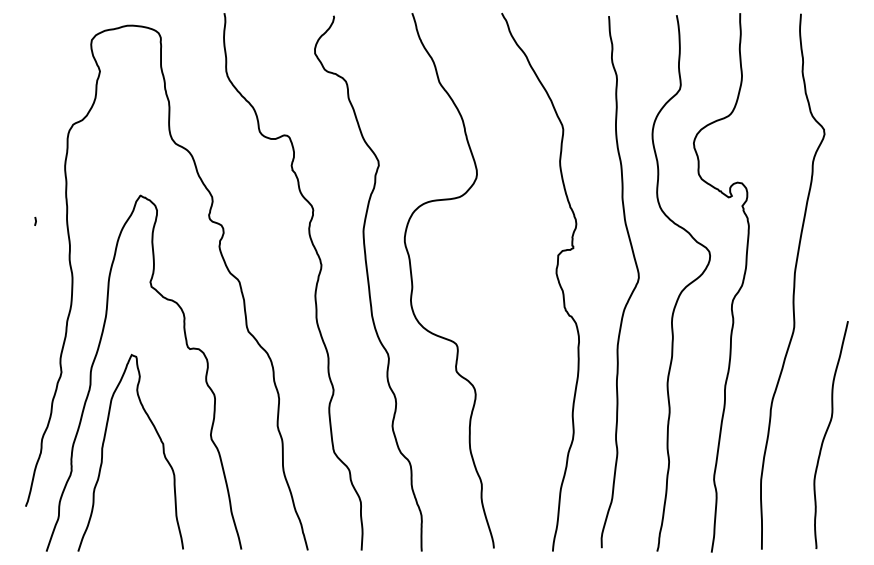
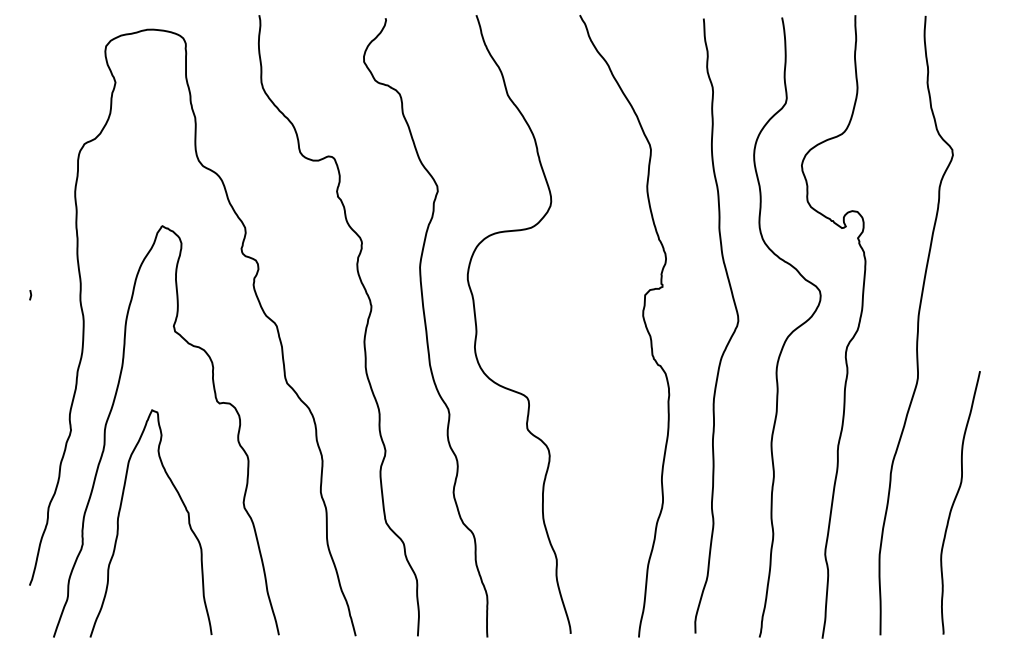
line: (35, 220) -> (30, 294), moved

